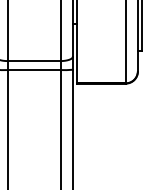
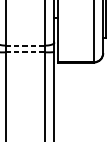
line: (34, 61) -> (25, 45), solid -> dashed
line: (34, 70) -> (25, 52), solid -> dashed

